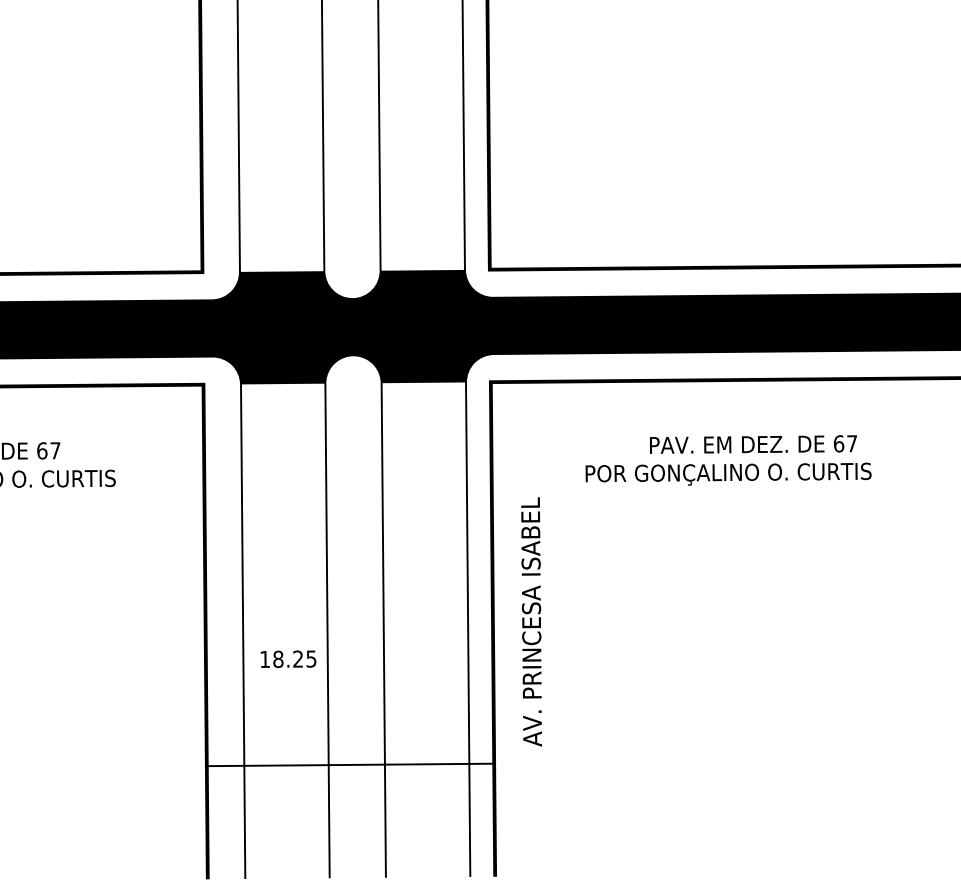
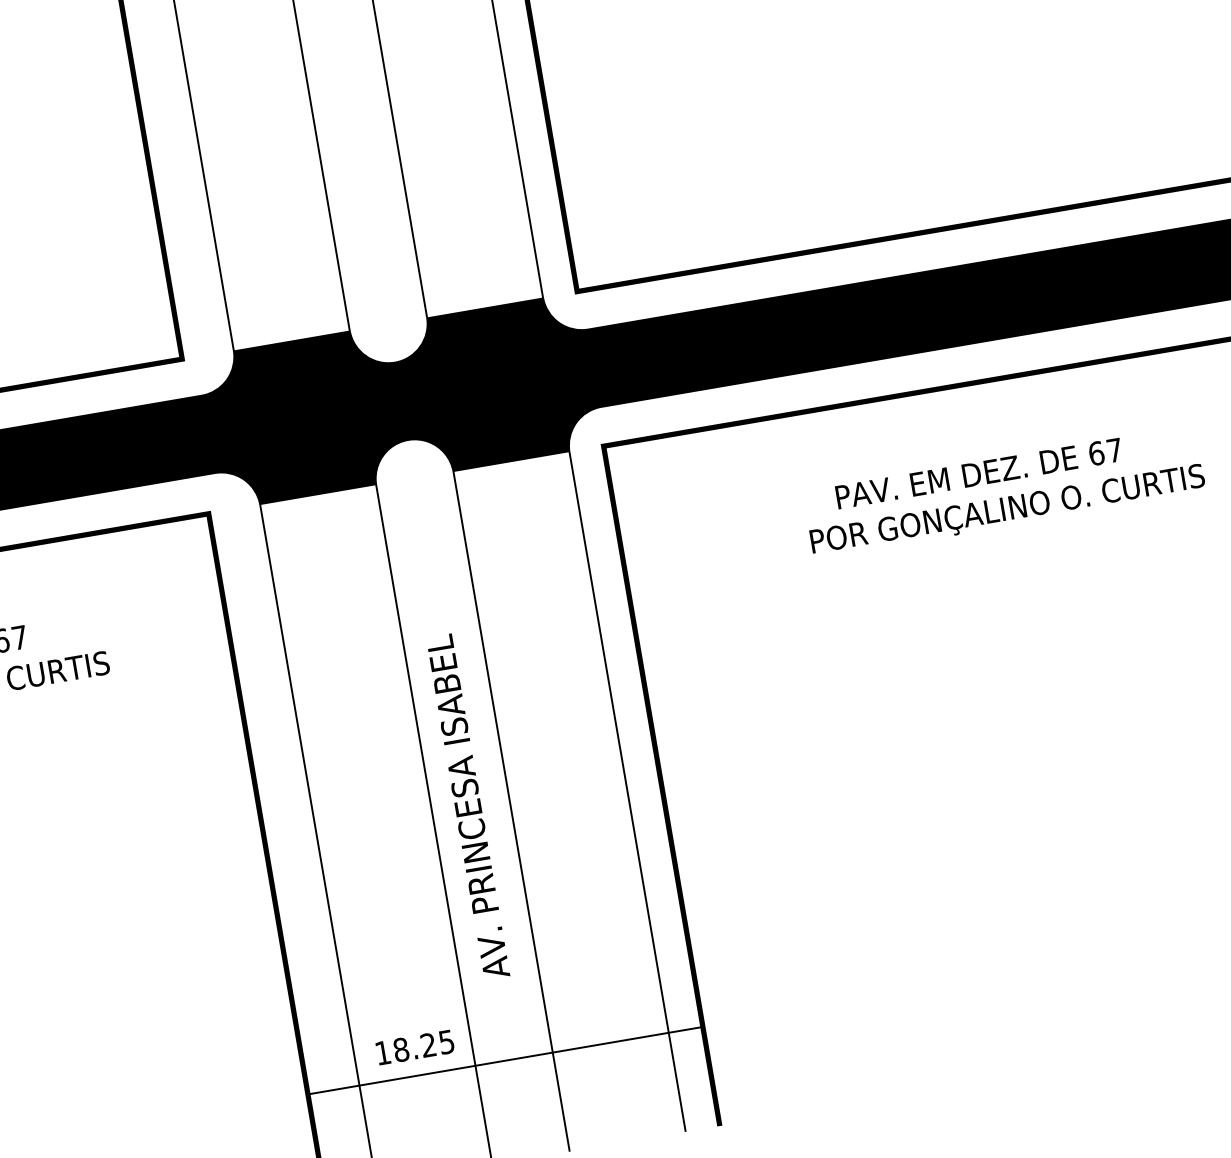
text: (728, 473) -> (1007, 509), moved
text: (531, 621) -> (467, 806), moved
text: (288, 658) -> (415, 1046), moved
line: (350, 764) -> (504, 1060), moved

